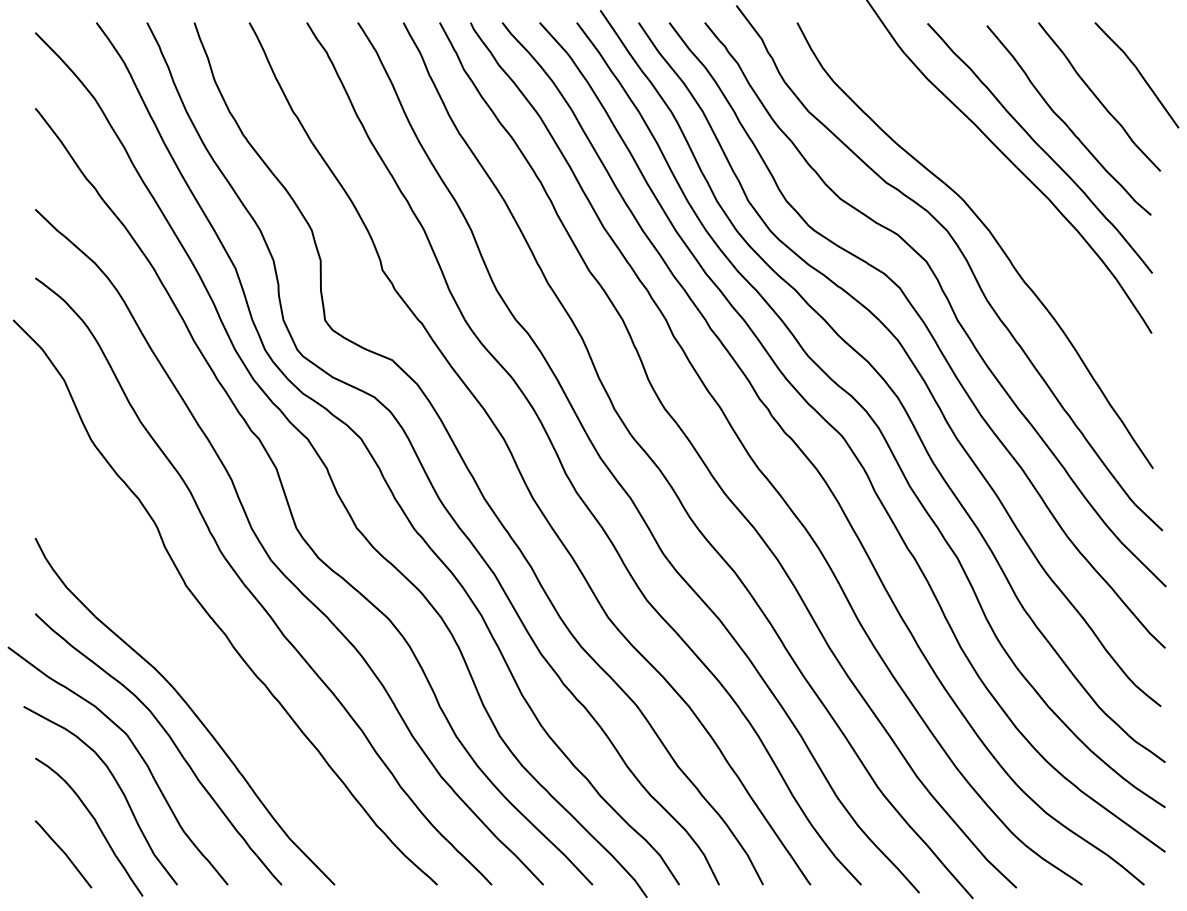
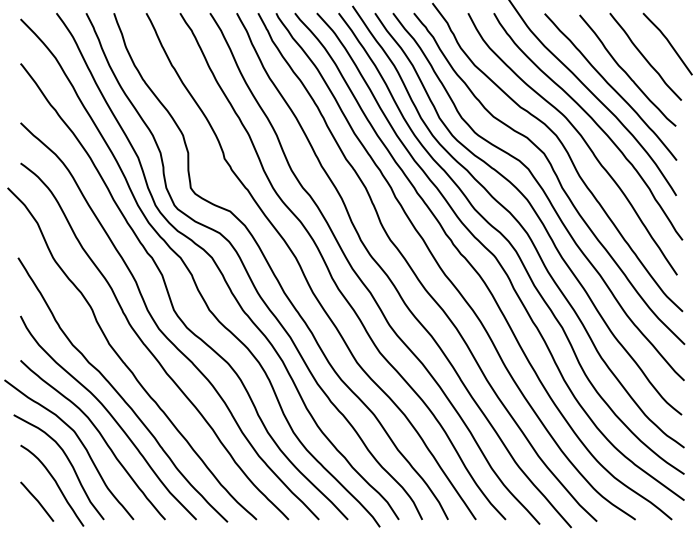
curve: (1010, 206) -> (593, 121), added
curve: (201, 668) -> (118, 392), added

